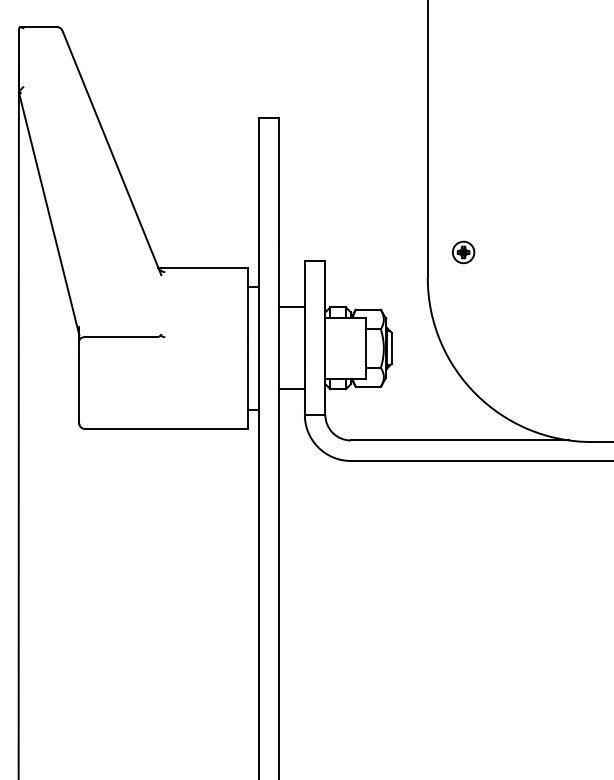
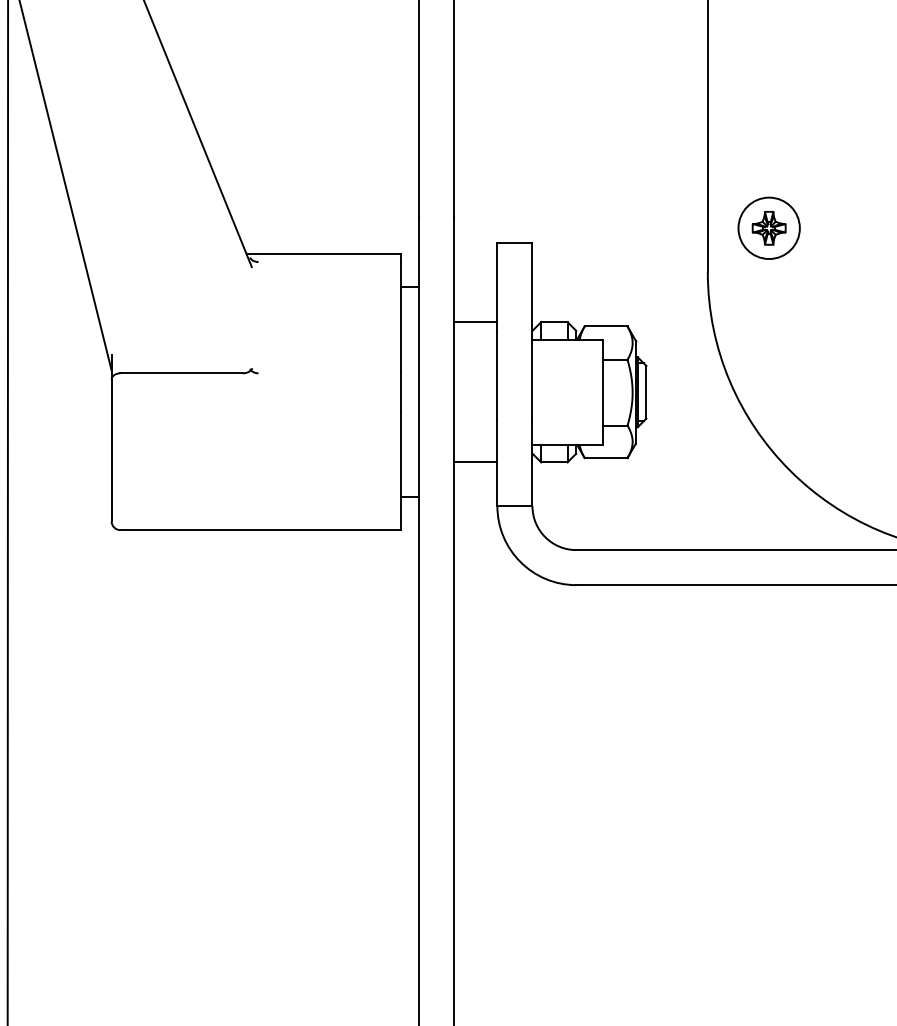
part: (463, 252) -> (768, 228), size x1.67

